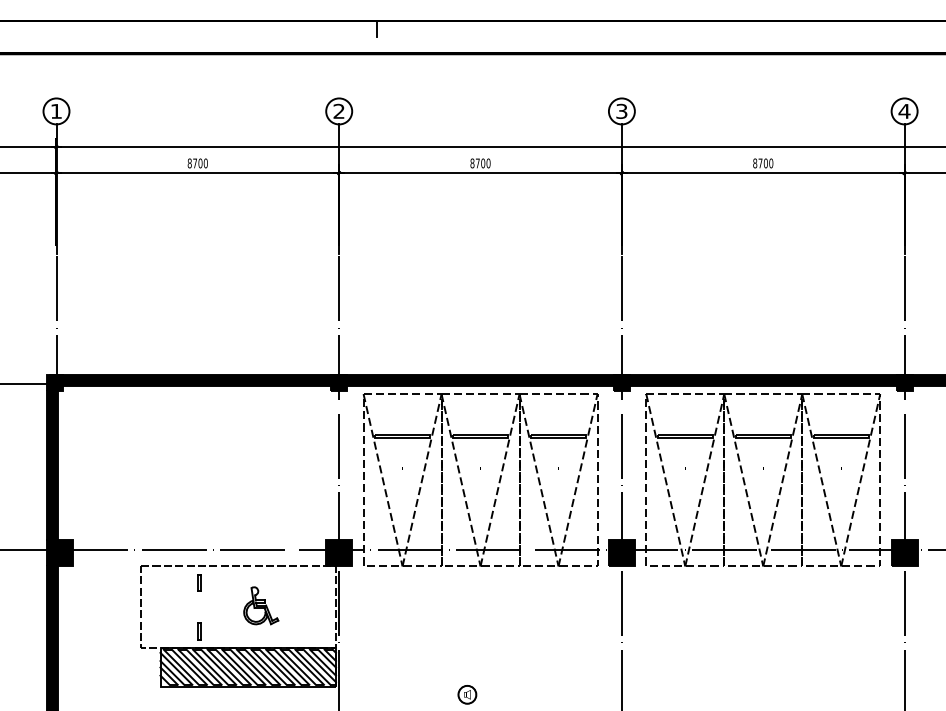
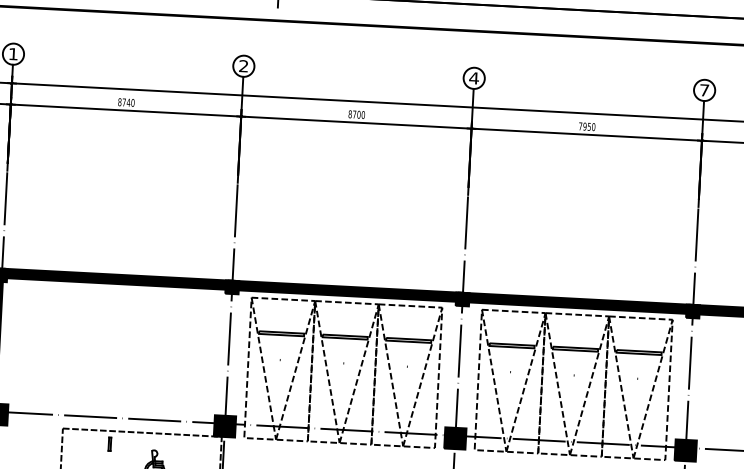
text: (621, 110) -> (473, 77), 3 -> 4
text: (904, 111) -> (704, 90), 4 -> 7
text: (200, 163) -> (128, 102), 8700 -> 8740
text: (760, 163) -> (584, 126), 8700 -> 7950

